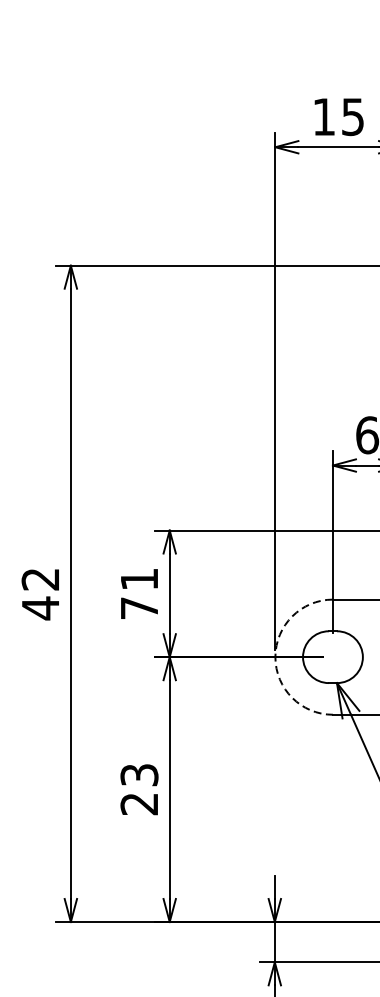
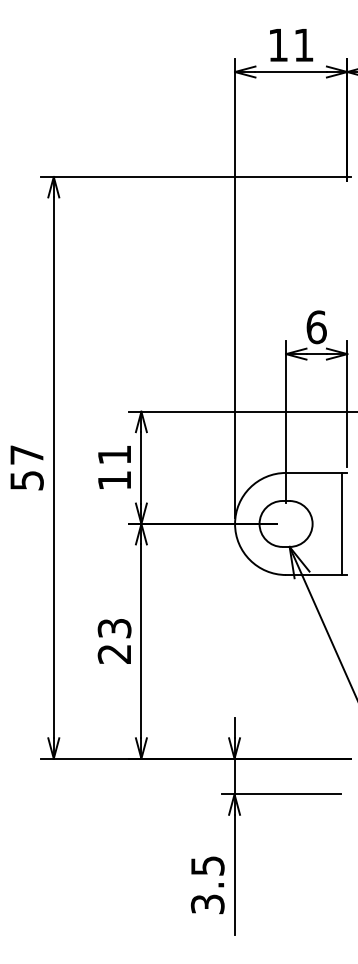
text: (352, 117) -> (303, 45), 15 -> 11
text: (40, 594) -> (26, 468), 42 -> 57
text: (139, 608) -> (114, 480), 71 -> 11
arc: (275, 656) -> (235, 523), dashed -> solid

